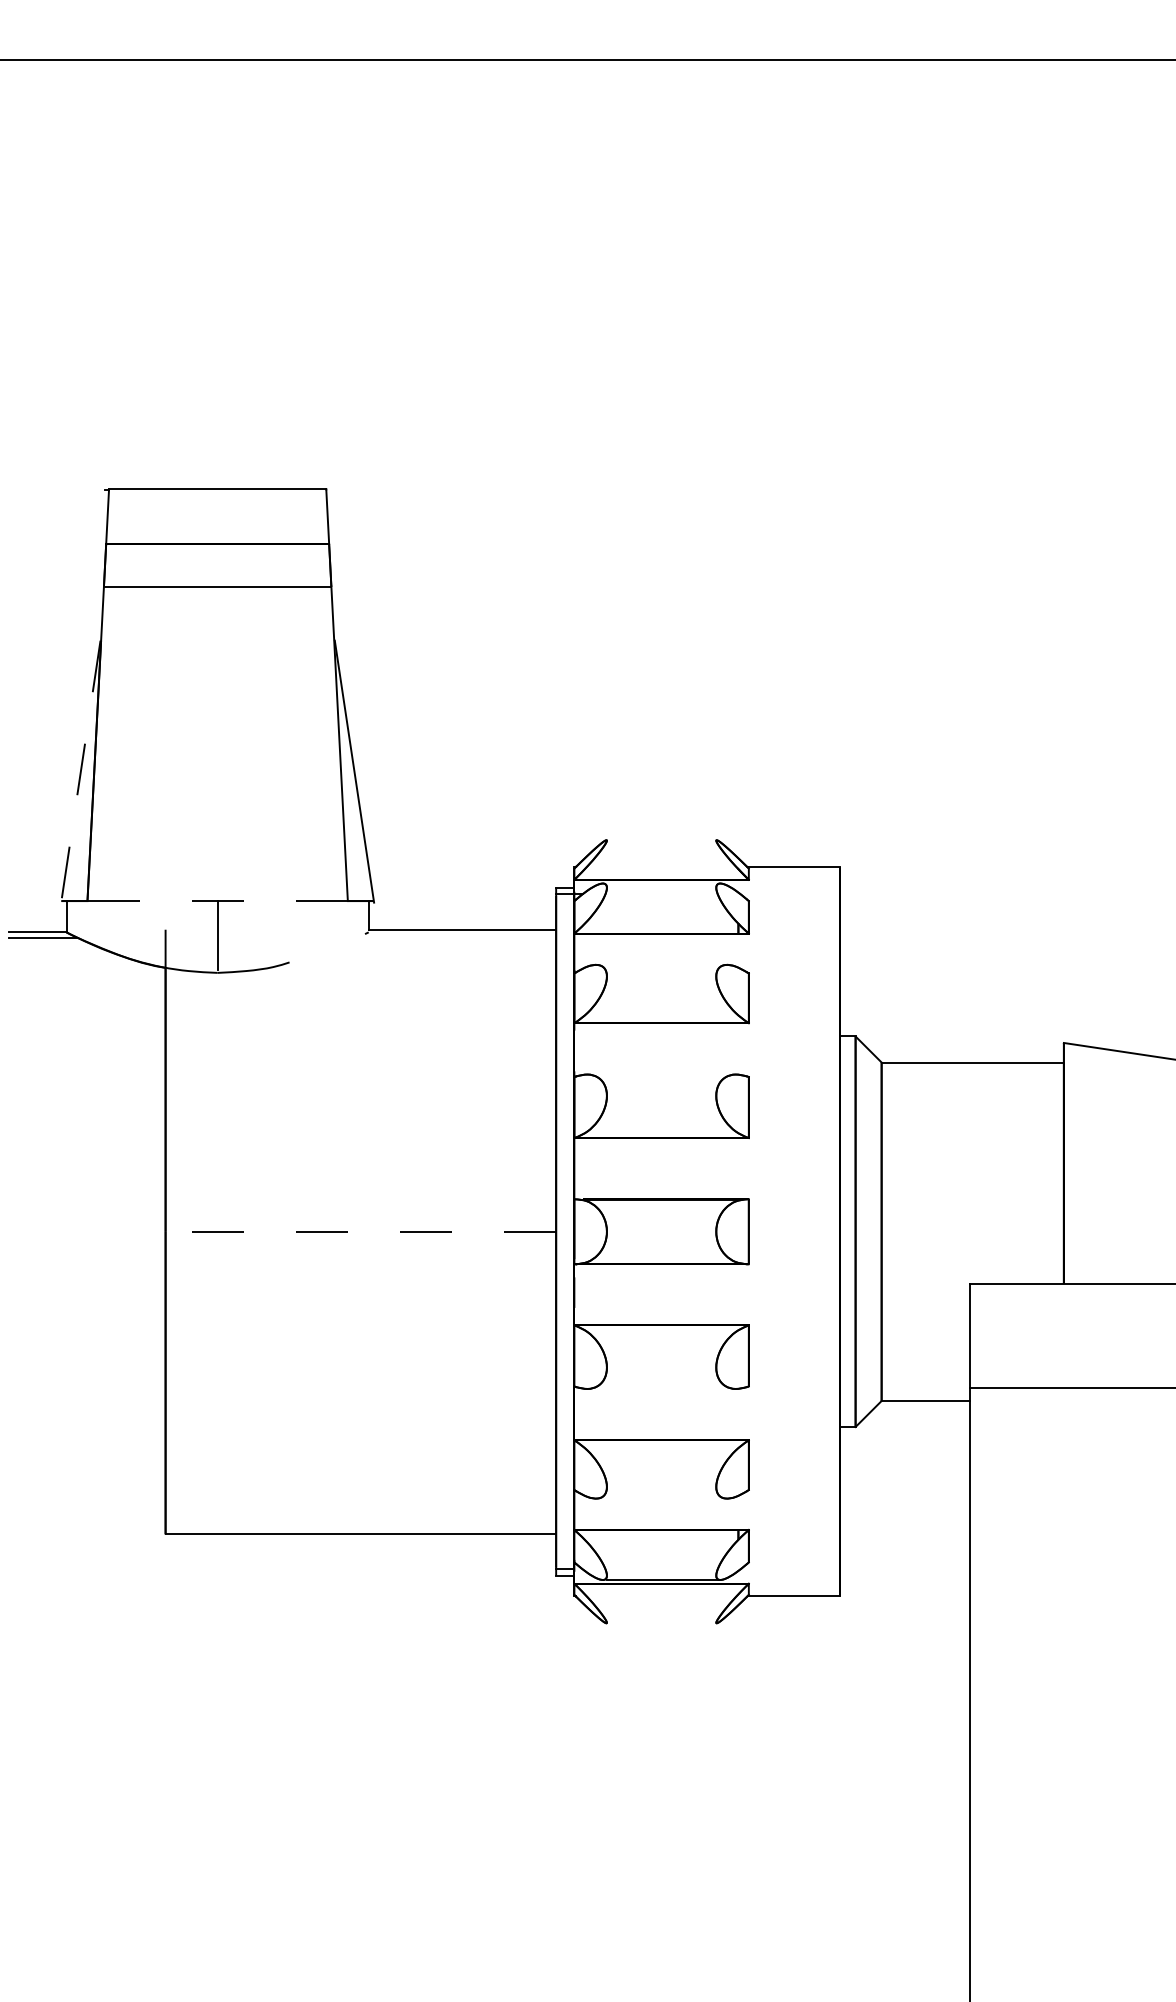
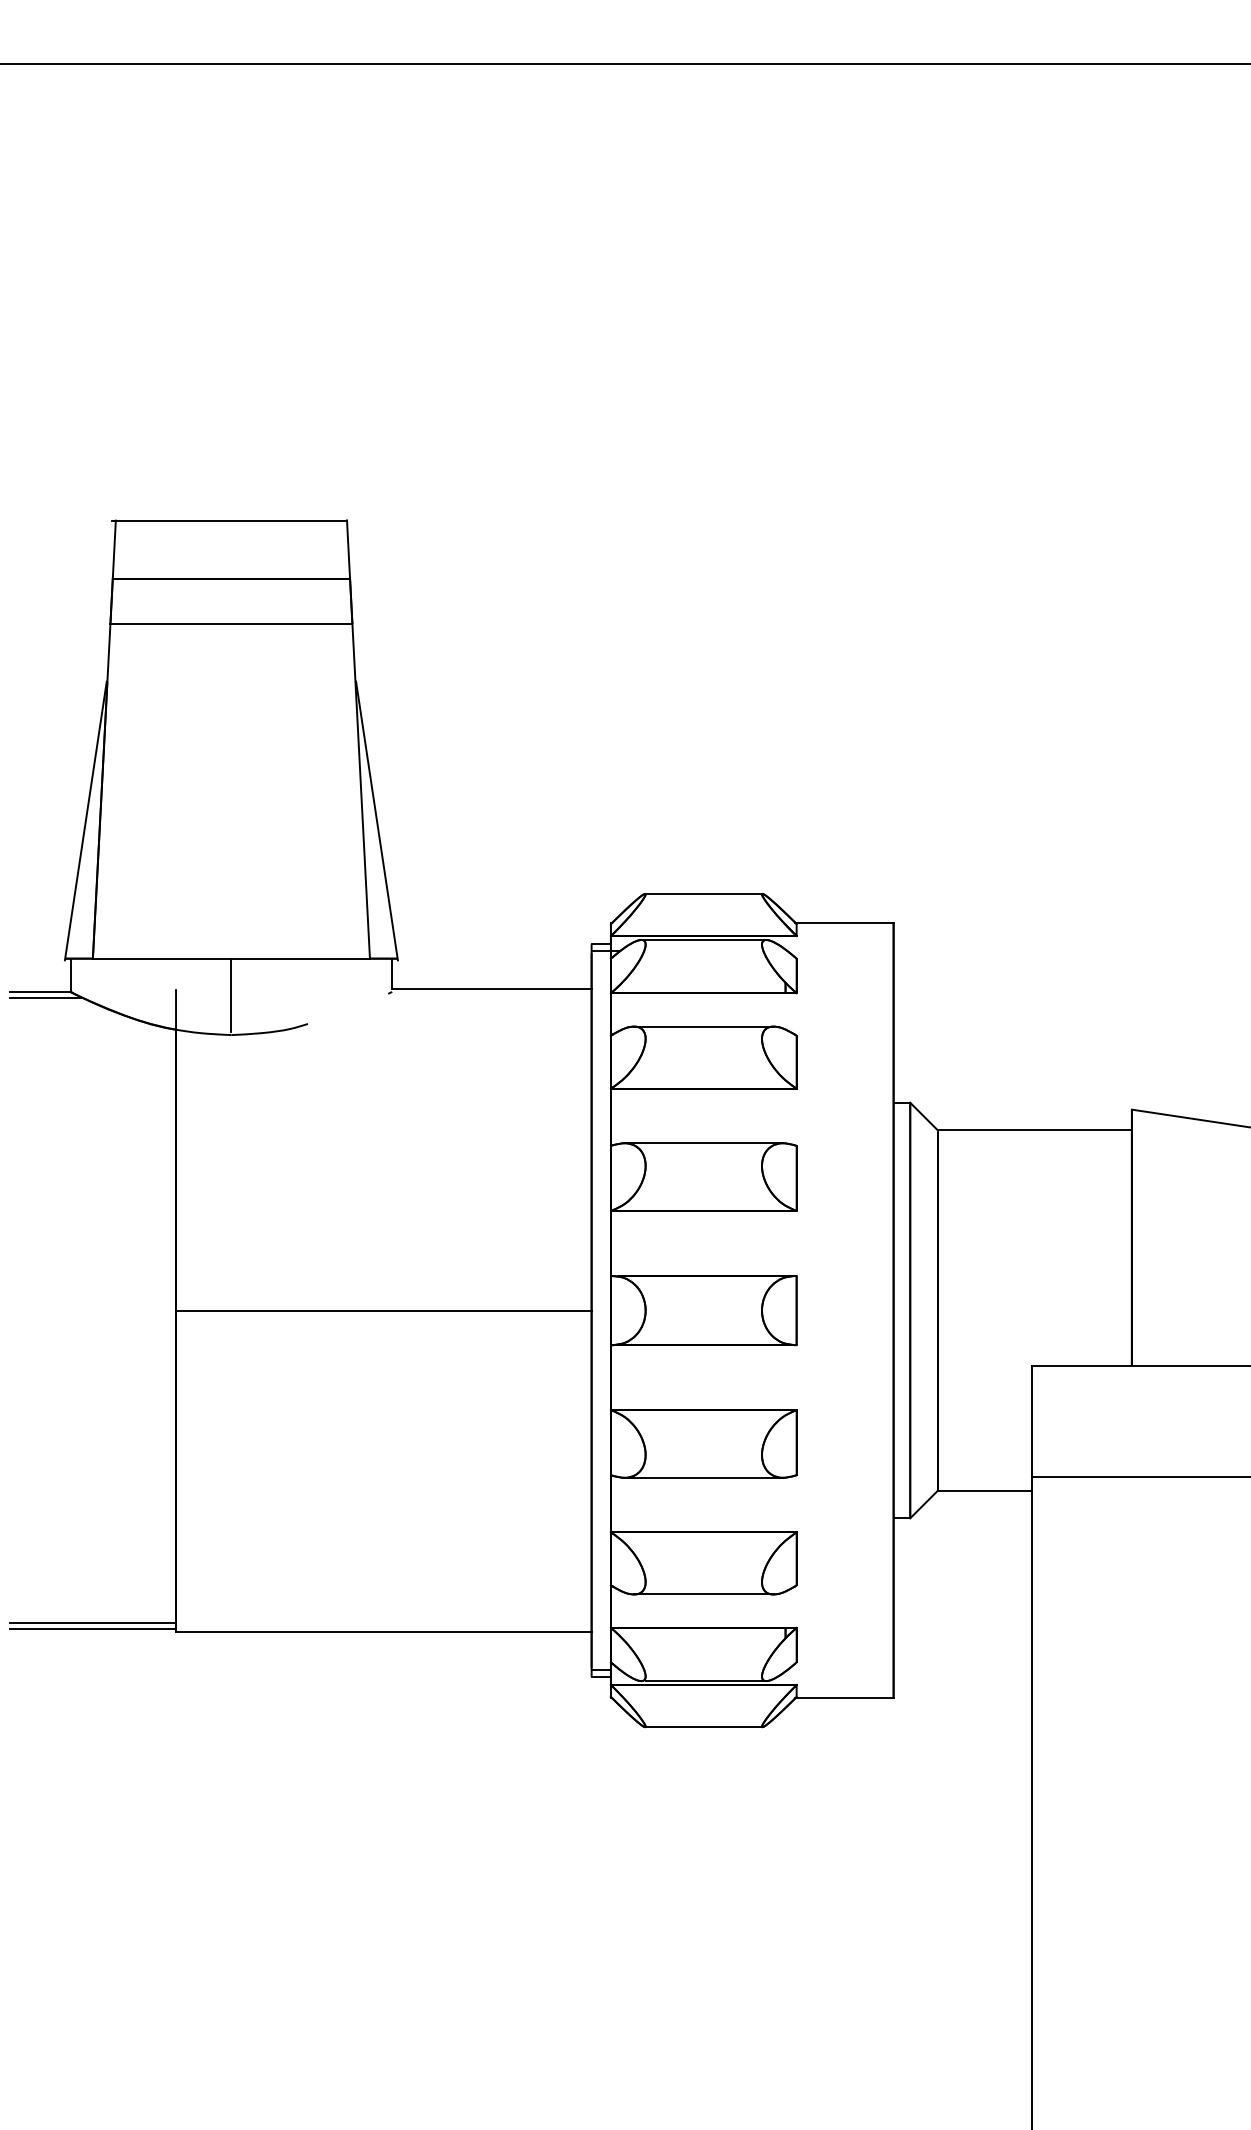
line: (80, 772) -> (85, 821), dashed -> solid
line: (661, 840) -> (703, 894), added
line: (661, 883) -> (703, 939), added
line: (217, 901) -> (231, 959), dashed -> solid
line: (661, 964) -> (703, 1026), added
line: (661, 1074) -> (703, 1143), added
line: (360, 1231) -> (383, 1310), dashed -> solid
line: (661, 1388) -> (703, 1477), added
line: (661, 1498) -> (703, 1594), added
line: (87, 1525) -> (92, 1623), added
line: (87, 1531) -> (92, 1629), added
line: (661, 1623) -> (703, 1727), added

